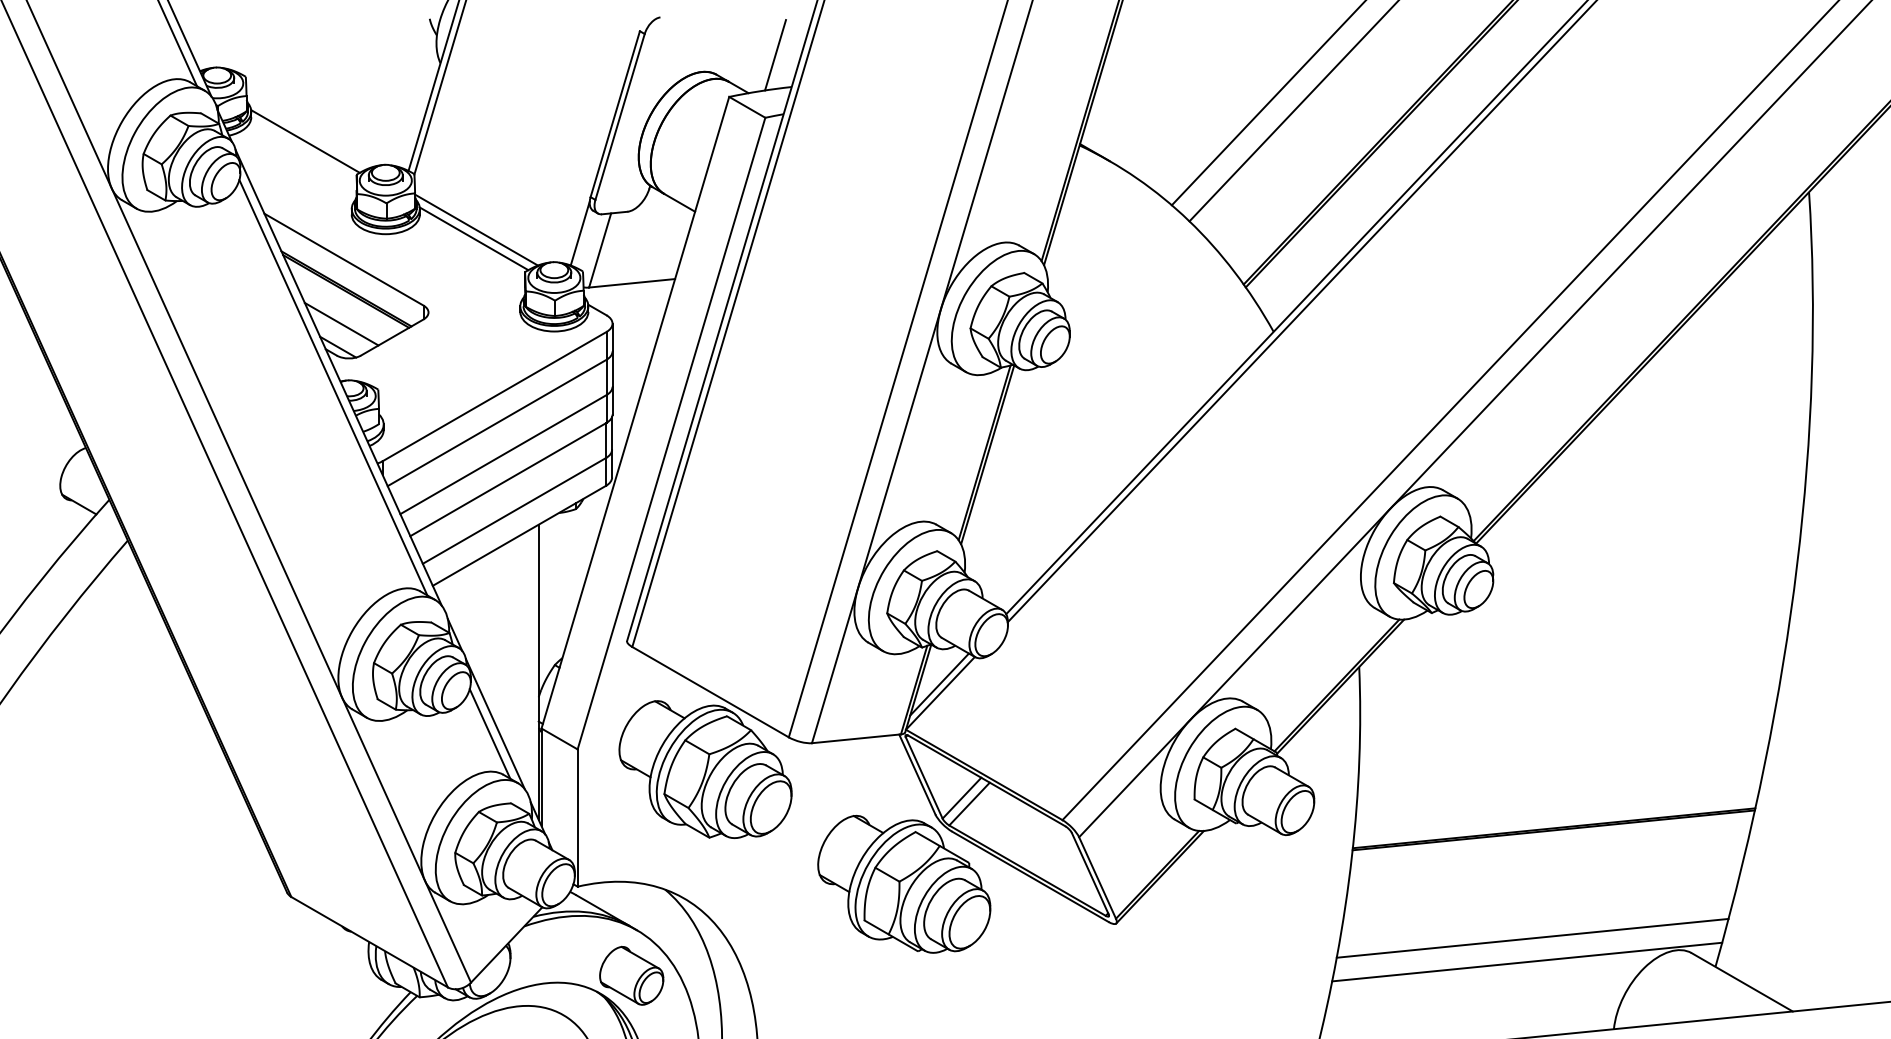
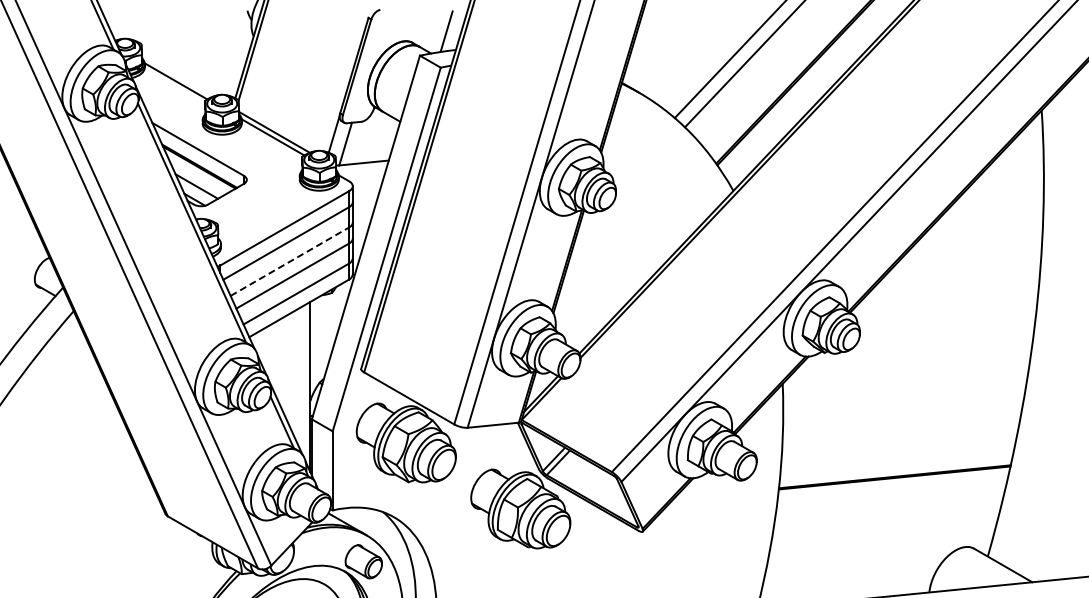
line: (502, 454) -> (289, 261), solid -> dashed
line: (1532, 937) -> (882, 539), removed
line: (1527, 961) -> (879, 553), removed

